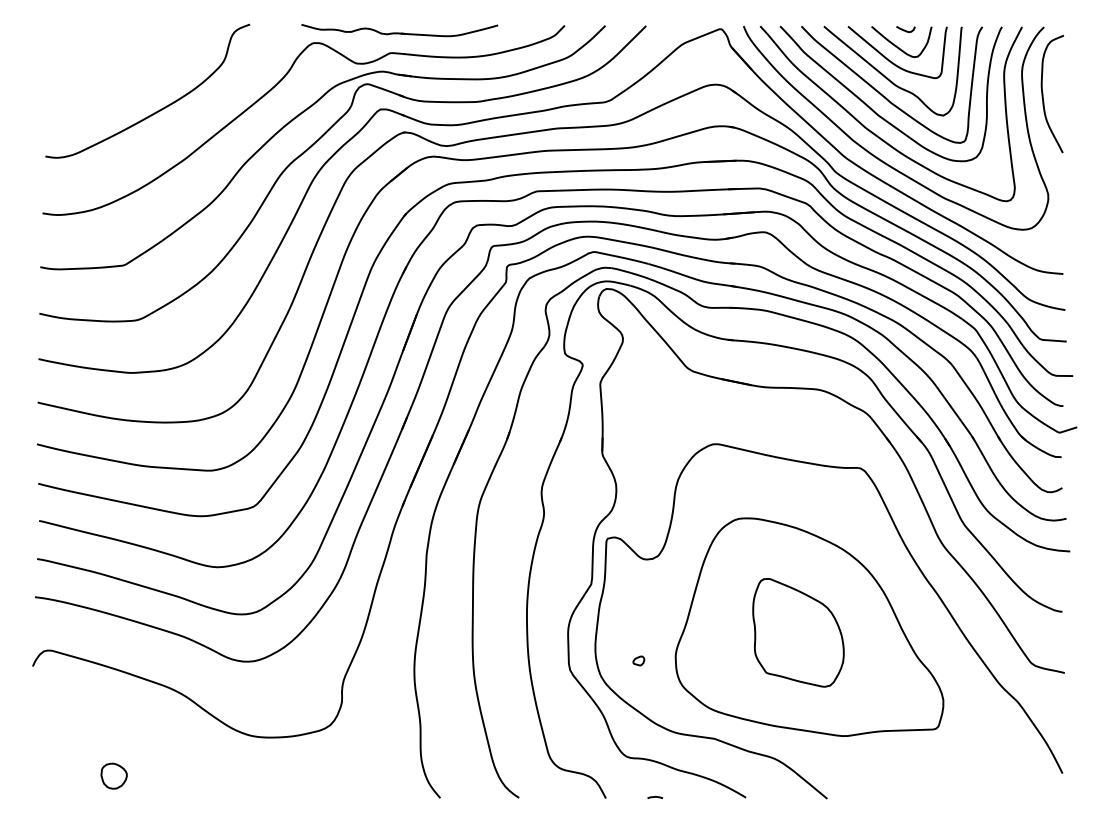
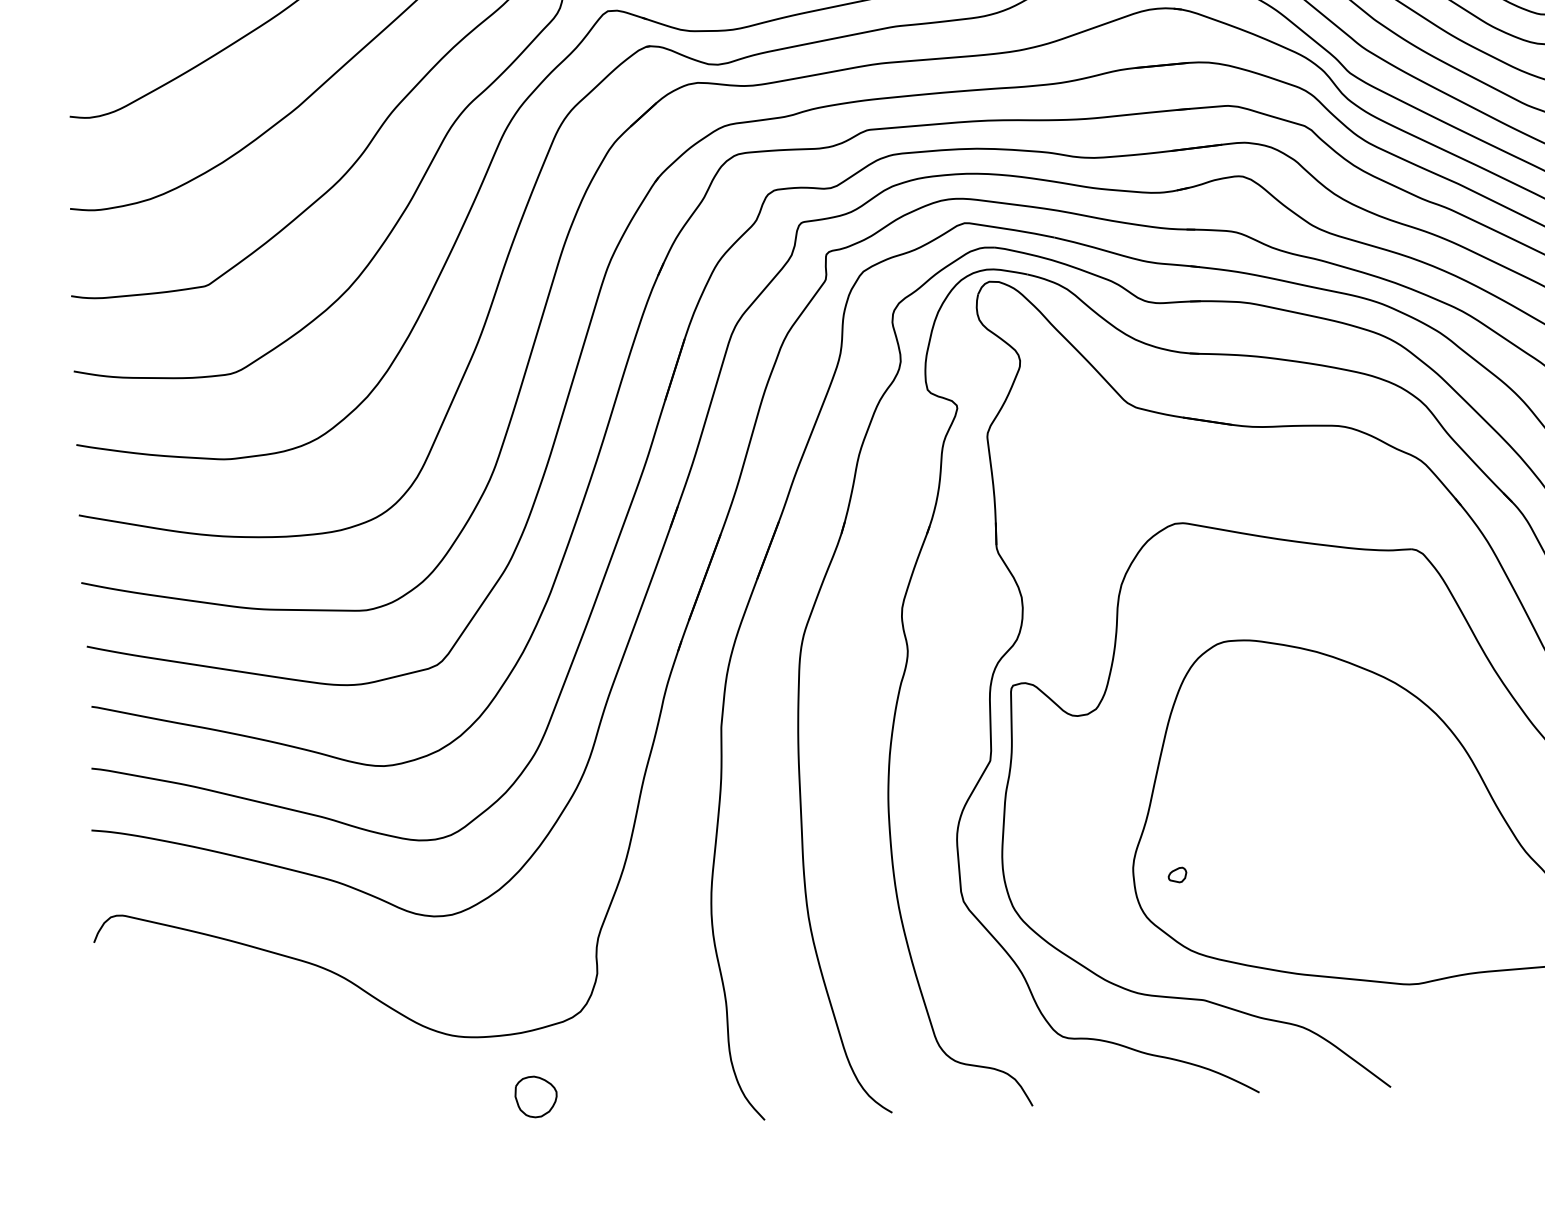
part: (798, 632) -> (1329, 820), removed
part: (638, 660) -> (1176, 874), moved
part: (113, 775) -> (535, 1095), moved
line: (655, 797) -> (1112, 1100), removed

